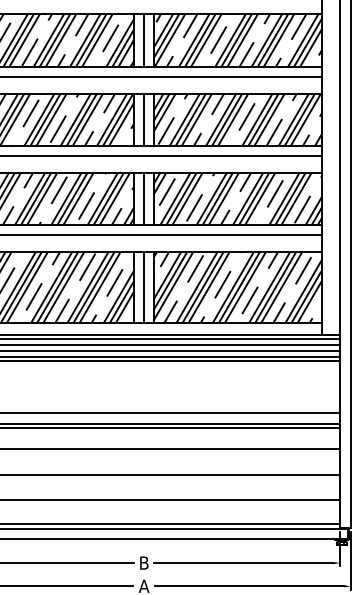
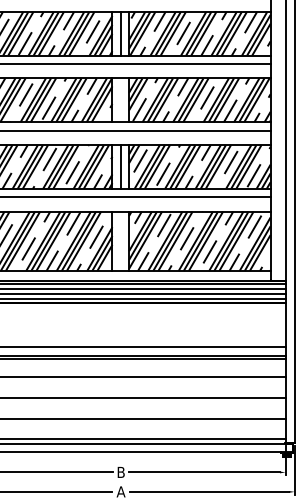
line: (143, 119) -> (120, 100), removed
line: (143, 287) -> (120, 241), removed

